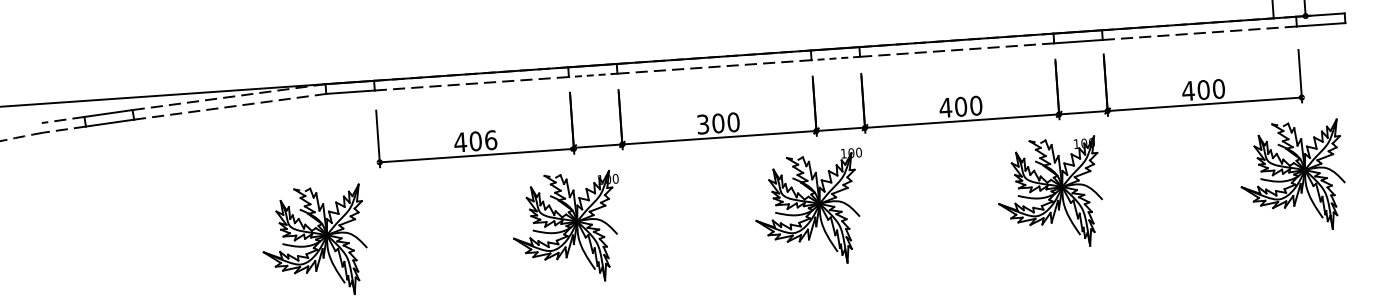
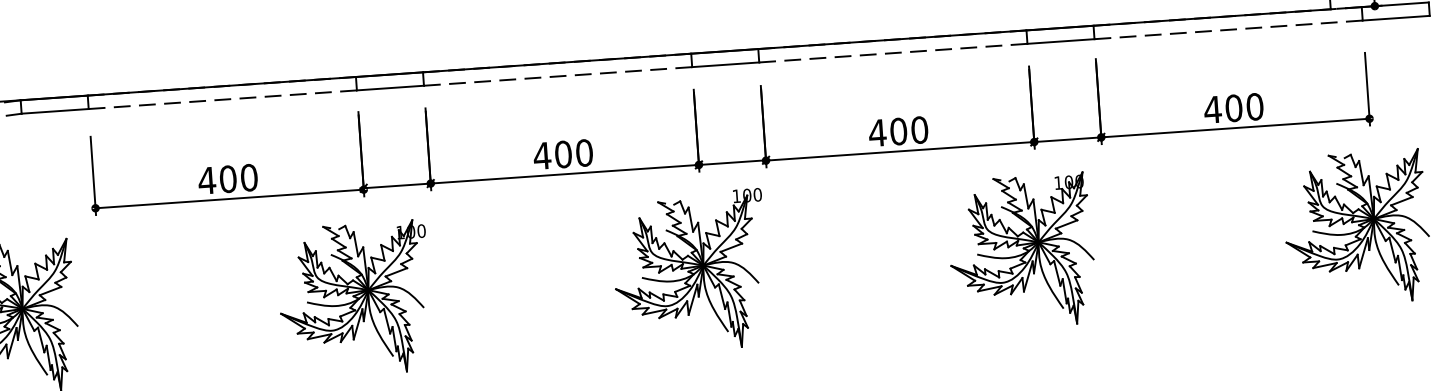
line: (835, 58) -> (725, 64), dashed -> solid
line: (592, 75) -> (389, 88), dashed -> solid
text: (703, 124) -> (542, 155), 300 -> 400
text: (491, 139) -> (249, 176), 406 -> 400

